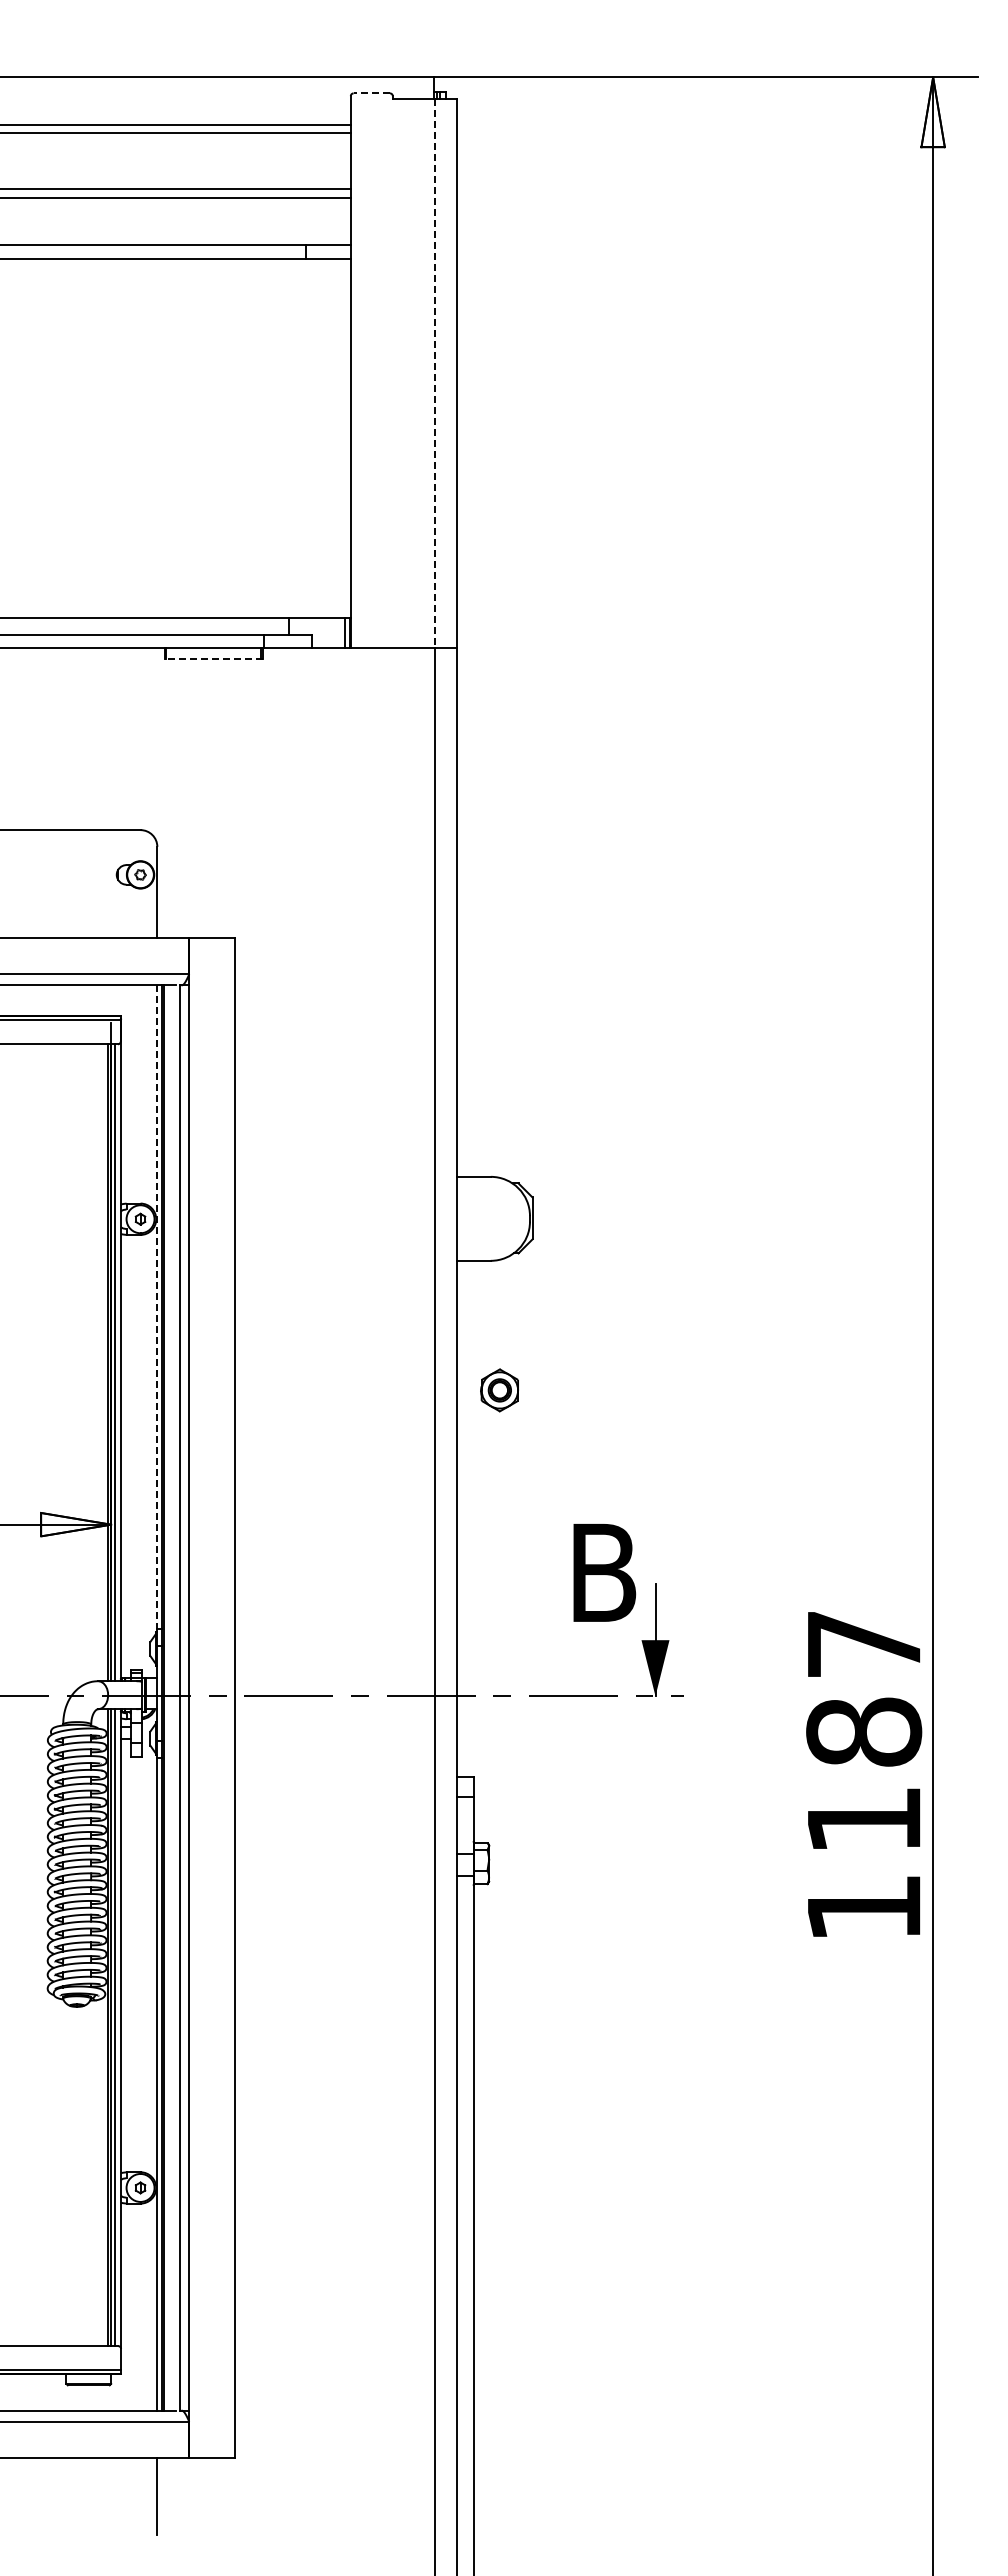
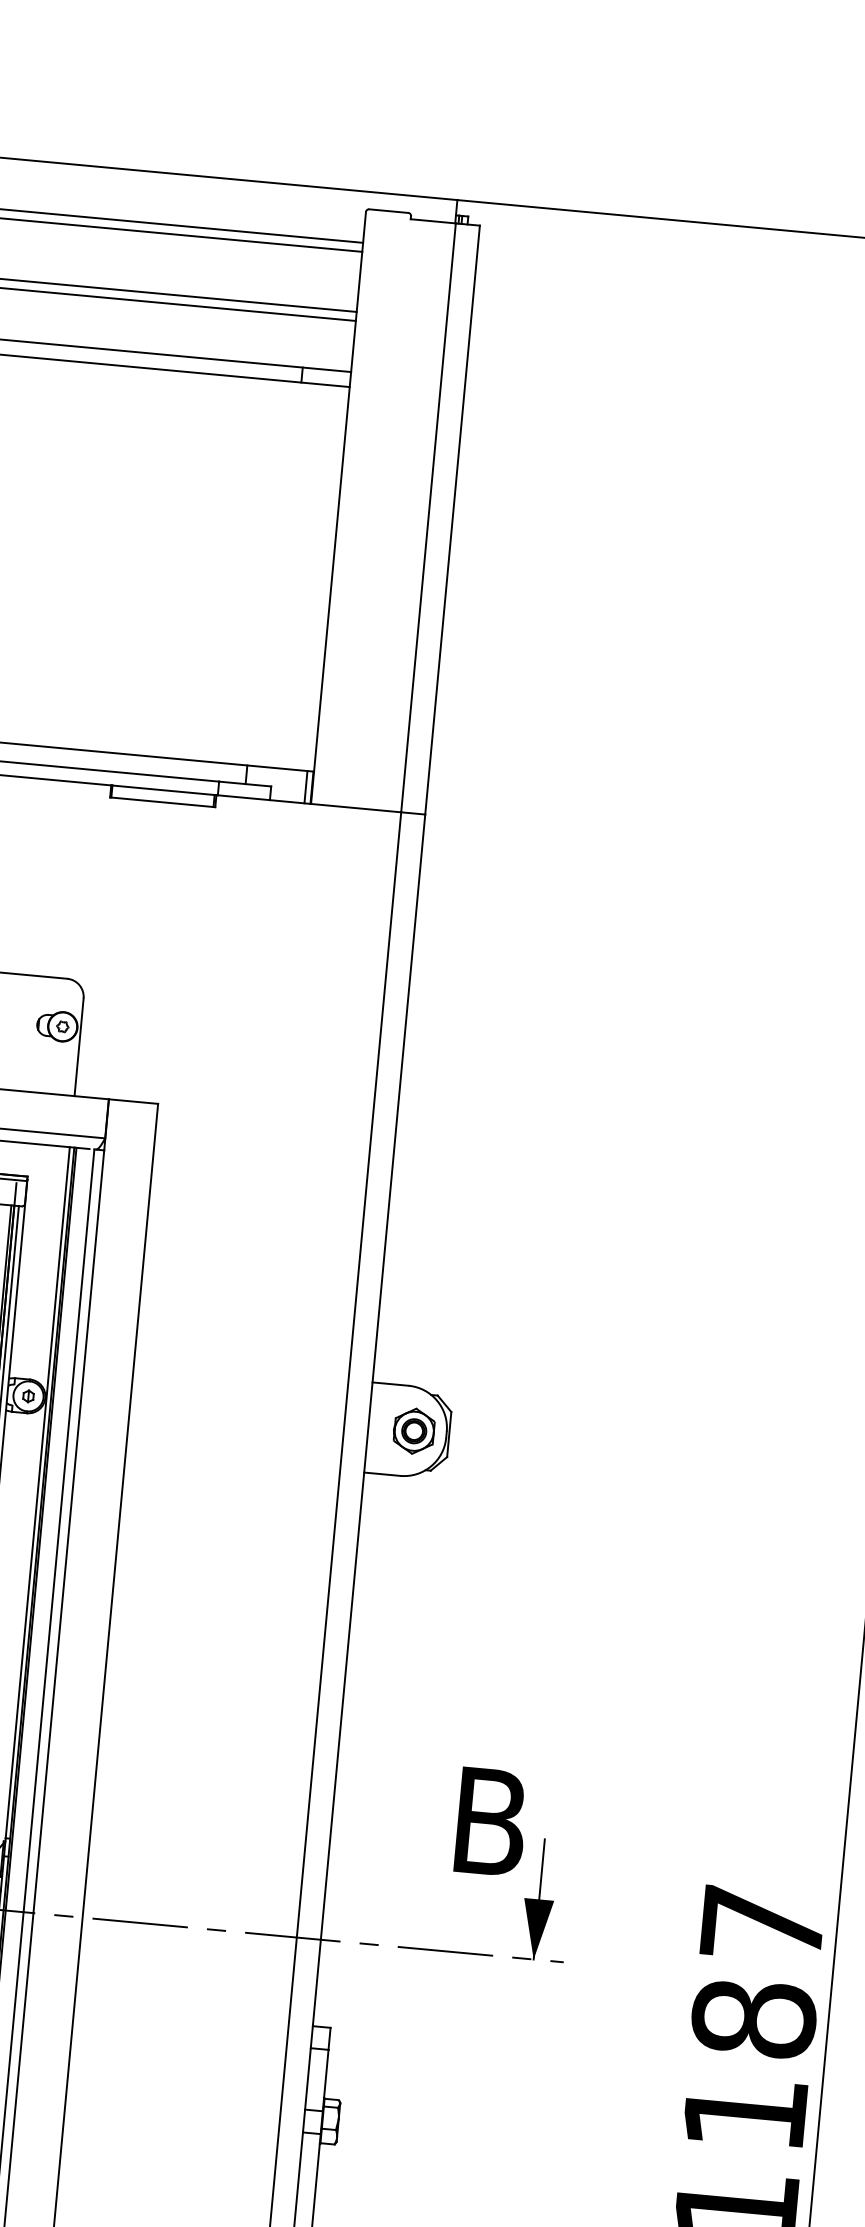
line: (371, 93) -> (388, 211), dashed -> solid
line: (434, 373) -> (428, 518), dashed -> solid
line: (213, 658) -> (162, 801), dashed -> solid
line: (157, 1307) -> (37, 1492), dashed -> solid
part: (499, 1390) -> (413, 1431), moved

